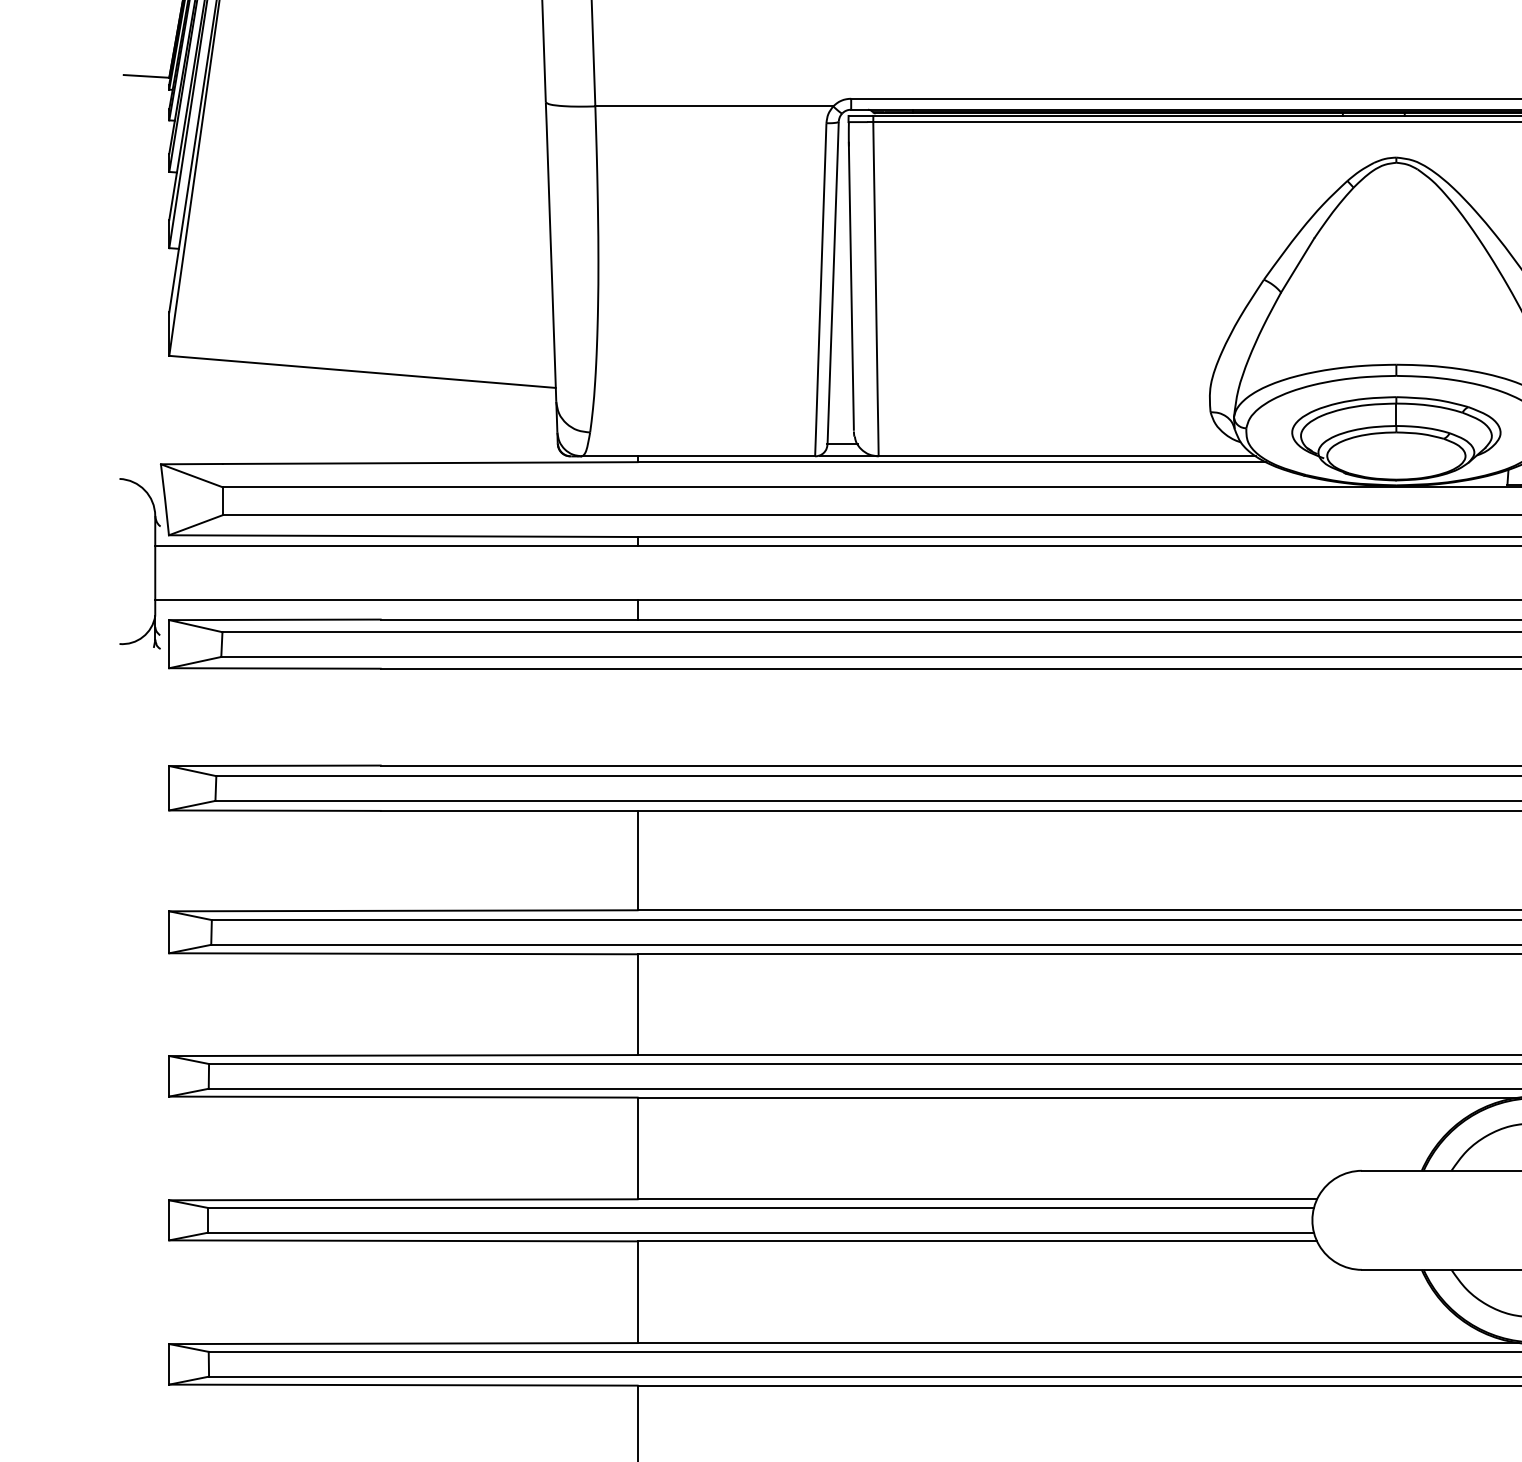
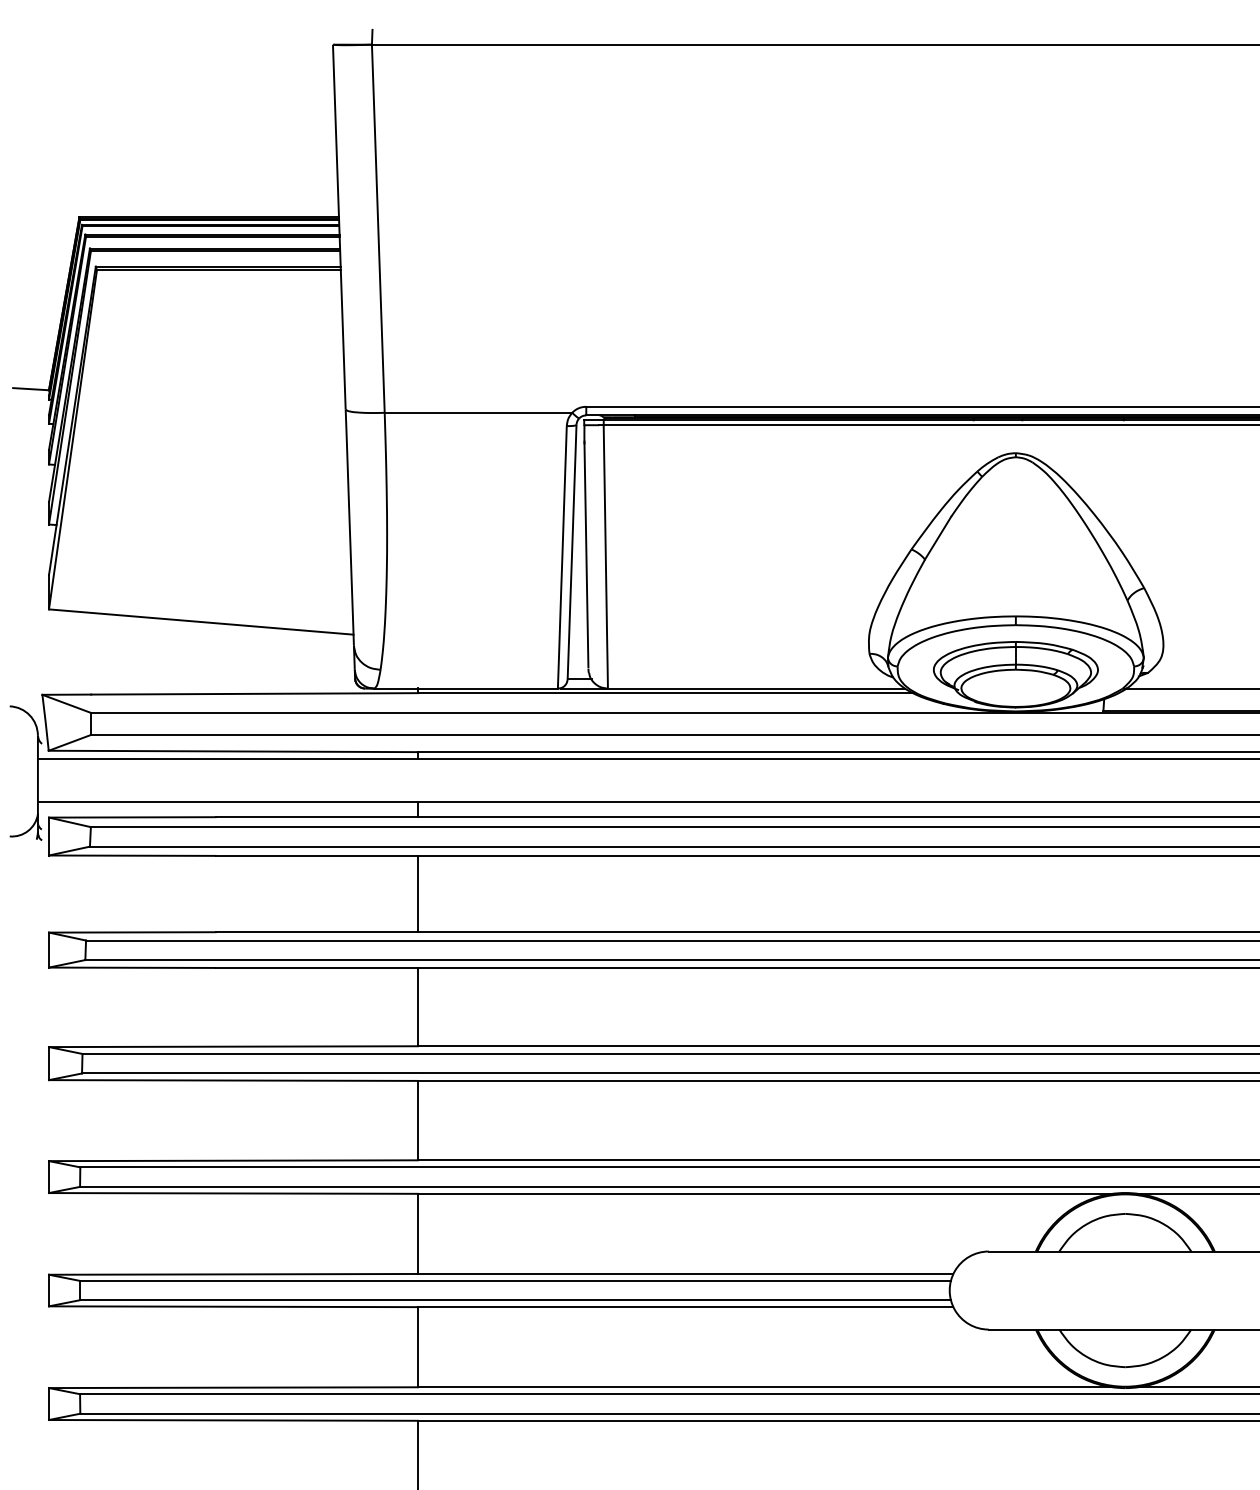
line: (636, 716) -> (417, 893), added

